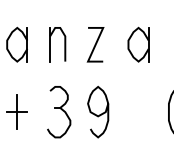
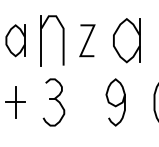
part: (57, 44) -> (52, 40), size x1.6
part: (138, 44) -> (126, 40), size x1.4
curve: (96, 114) -> (114, 104), moved

